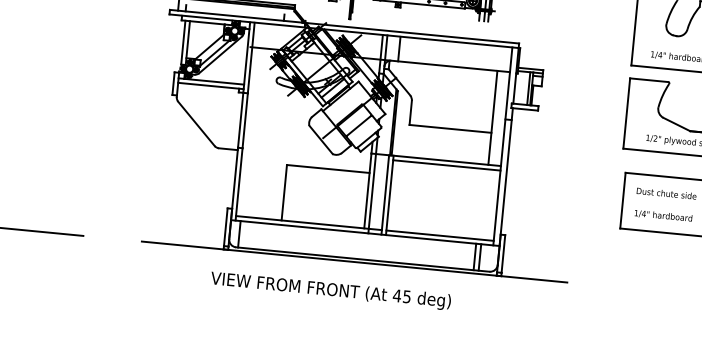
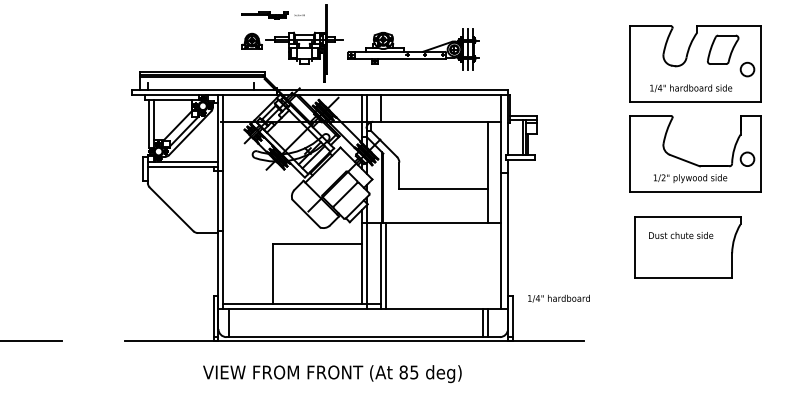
line: (447, 165) -> (443, 227), removed
text: (663, 215) -> (558, 298), moved
line: (440, 235) -> (443, 303), removed
text: (396, 295) -> (403, 372), 45 -> 85

